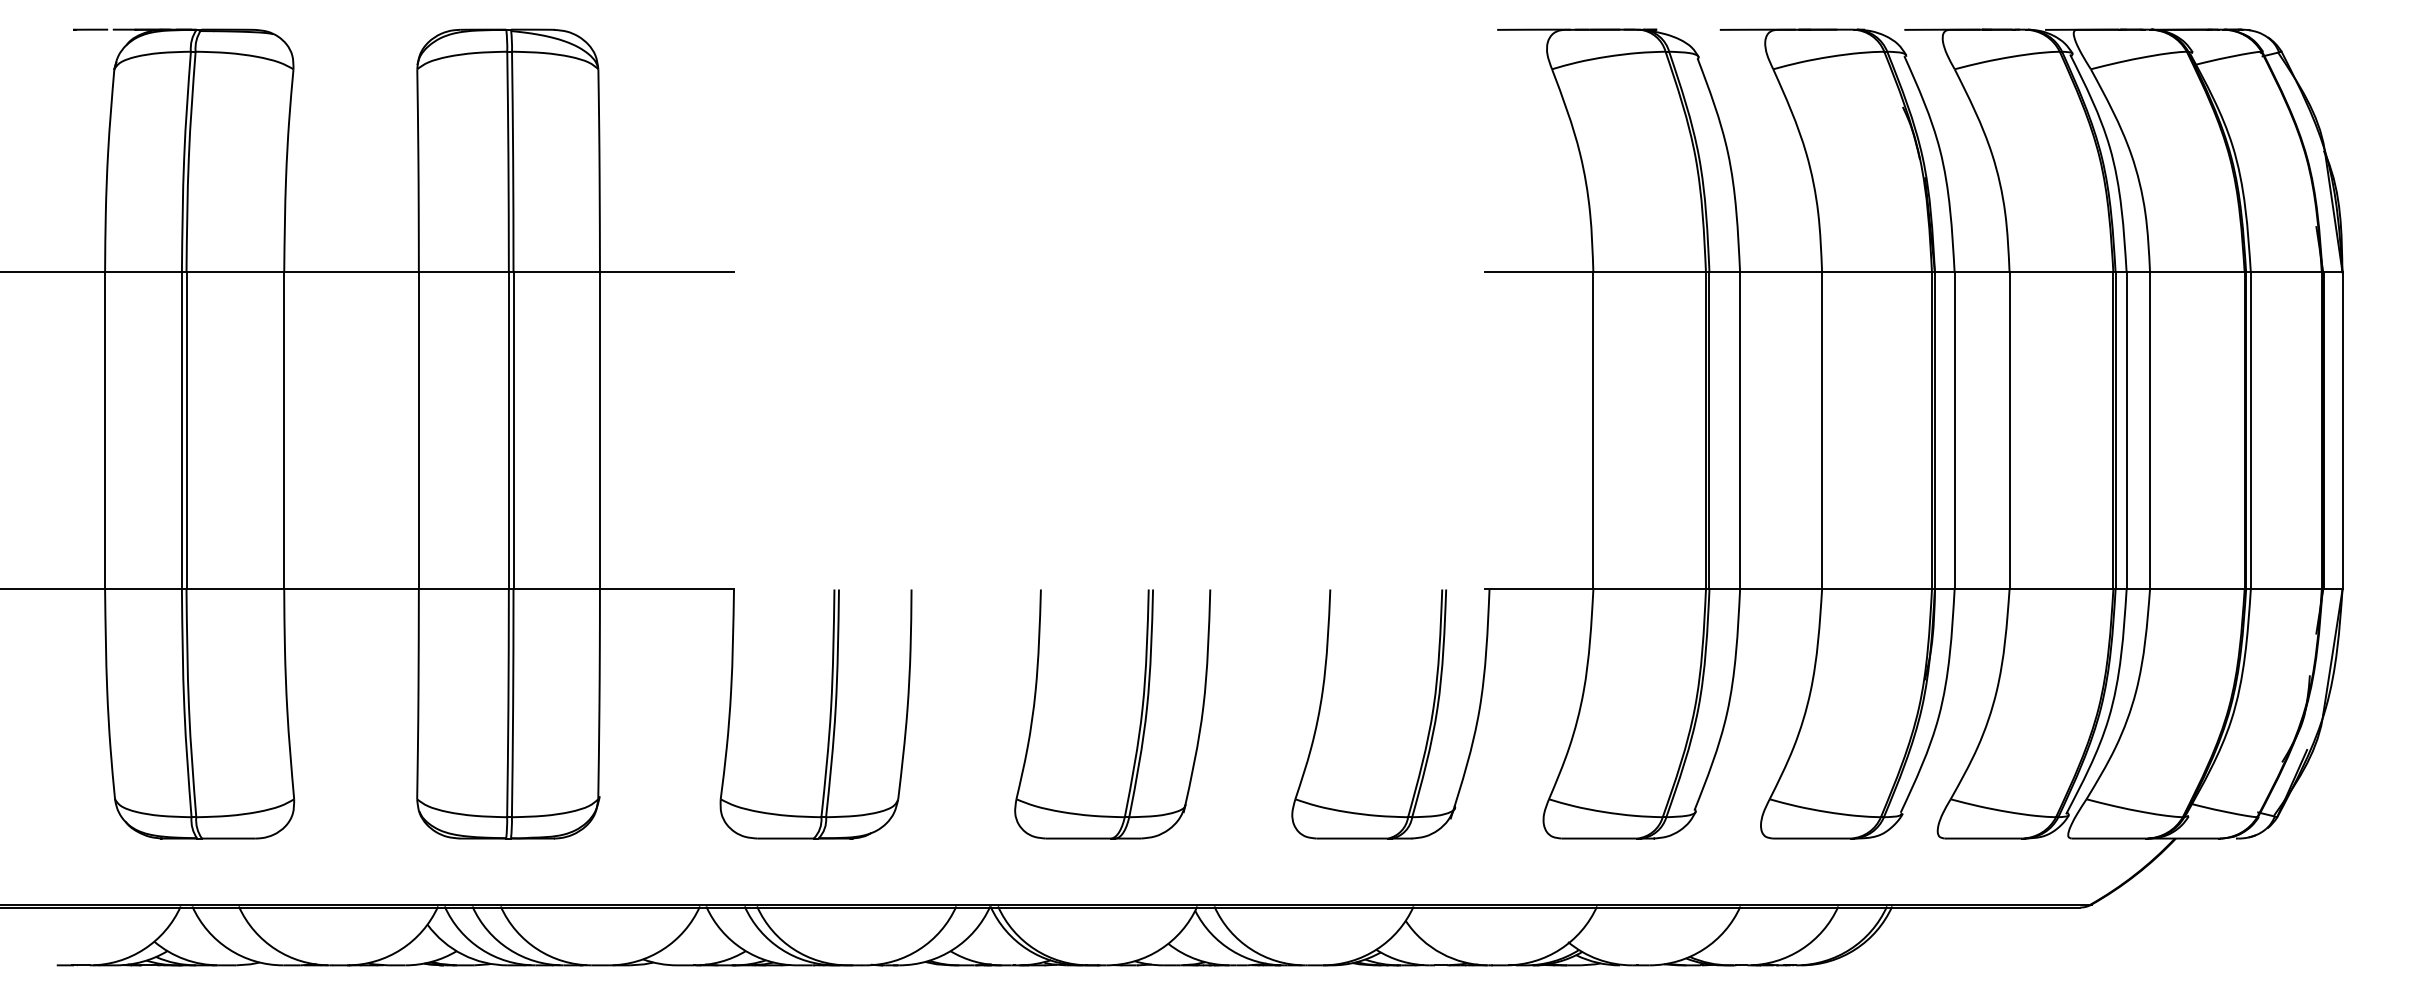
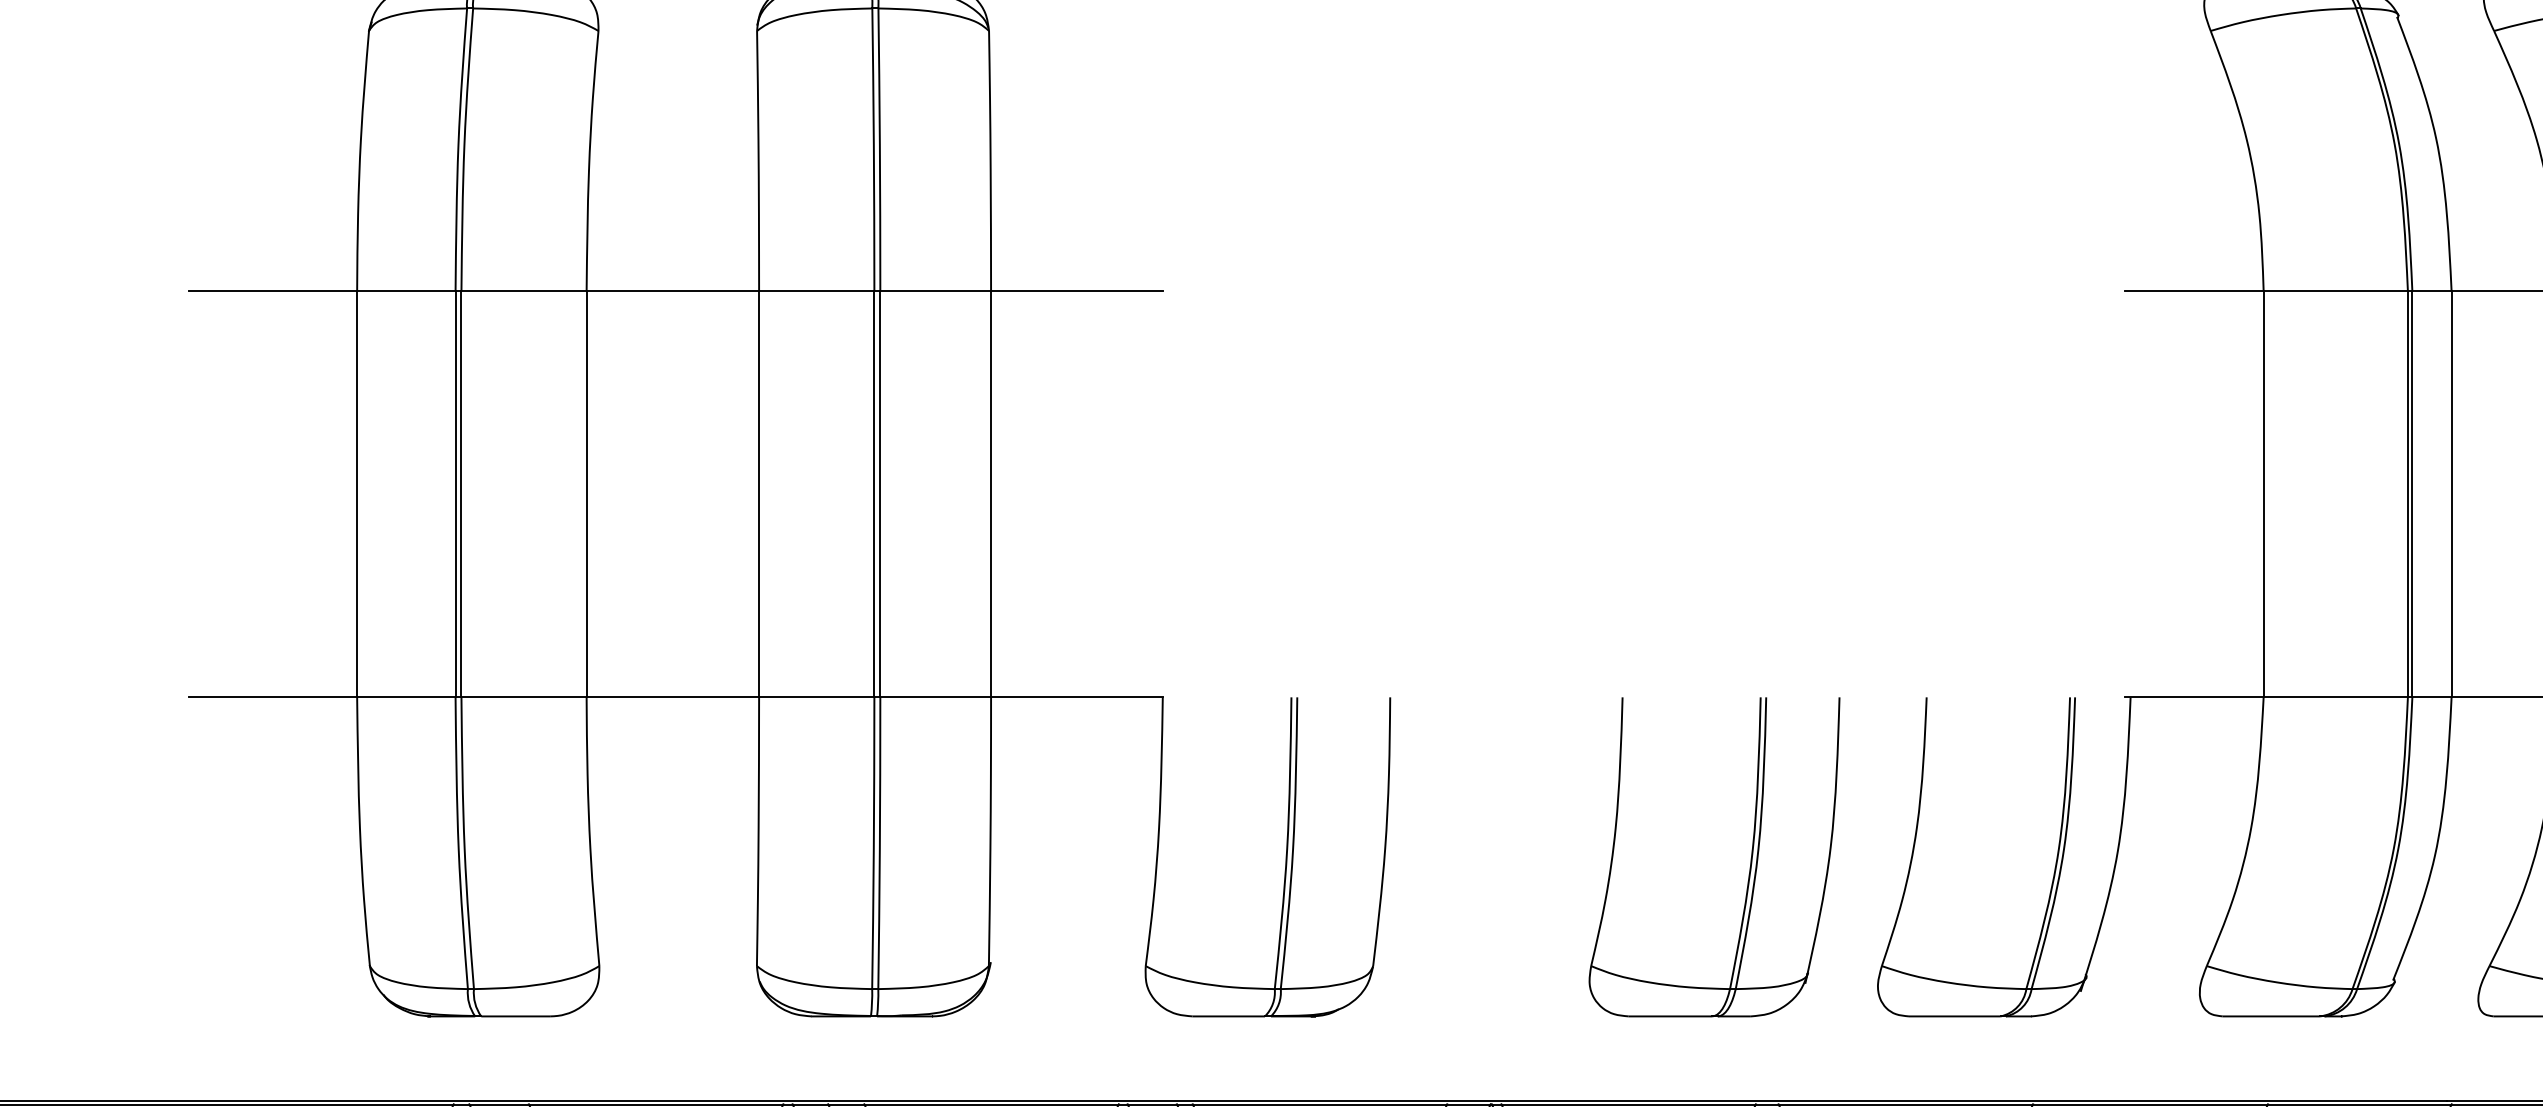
part: (1140, 715) -> (1750, 858), moved

